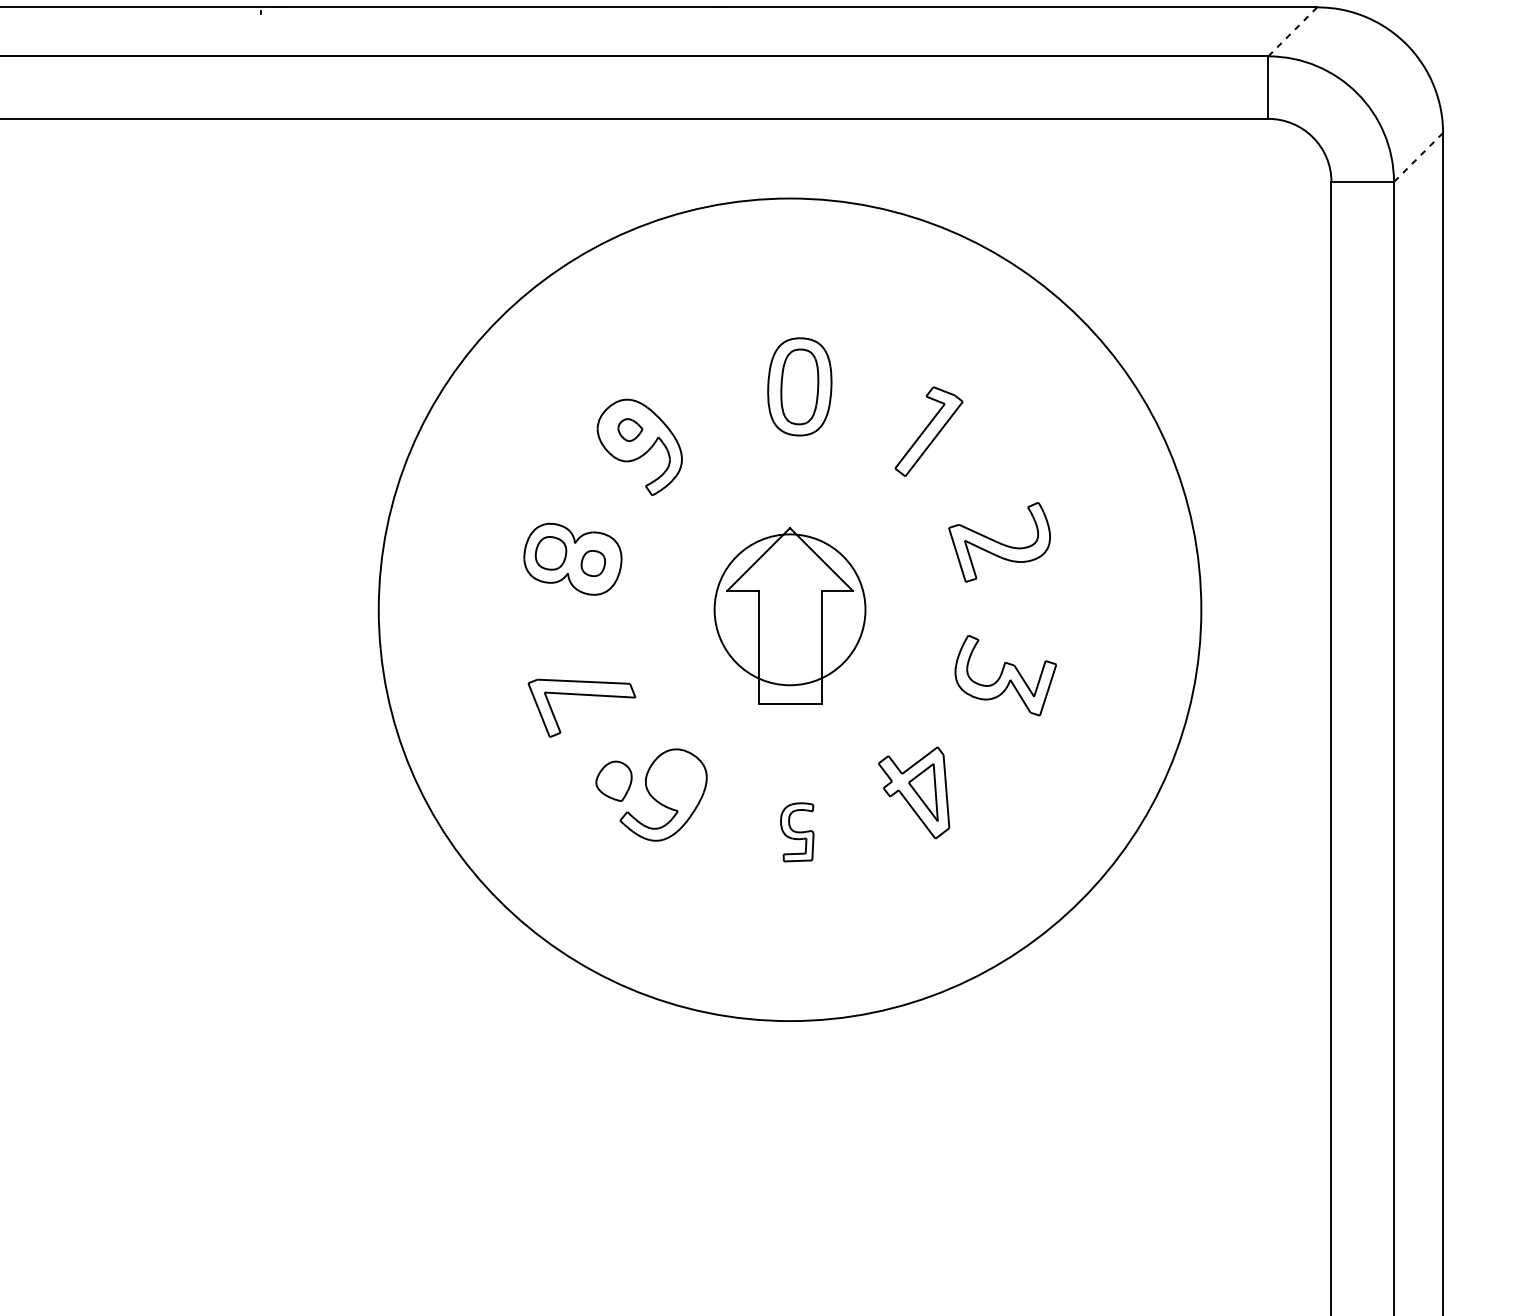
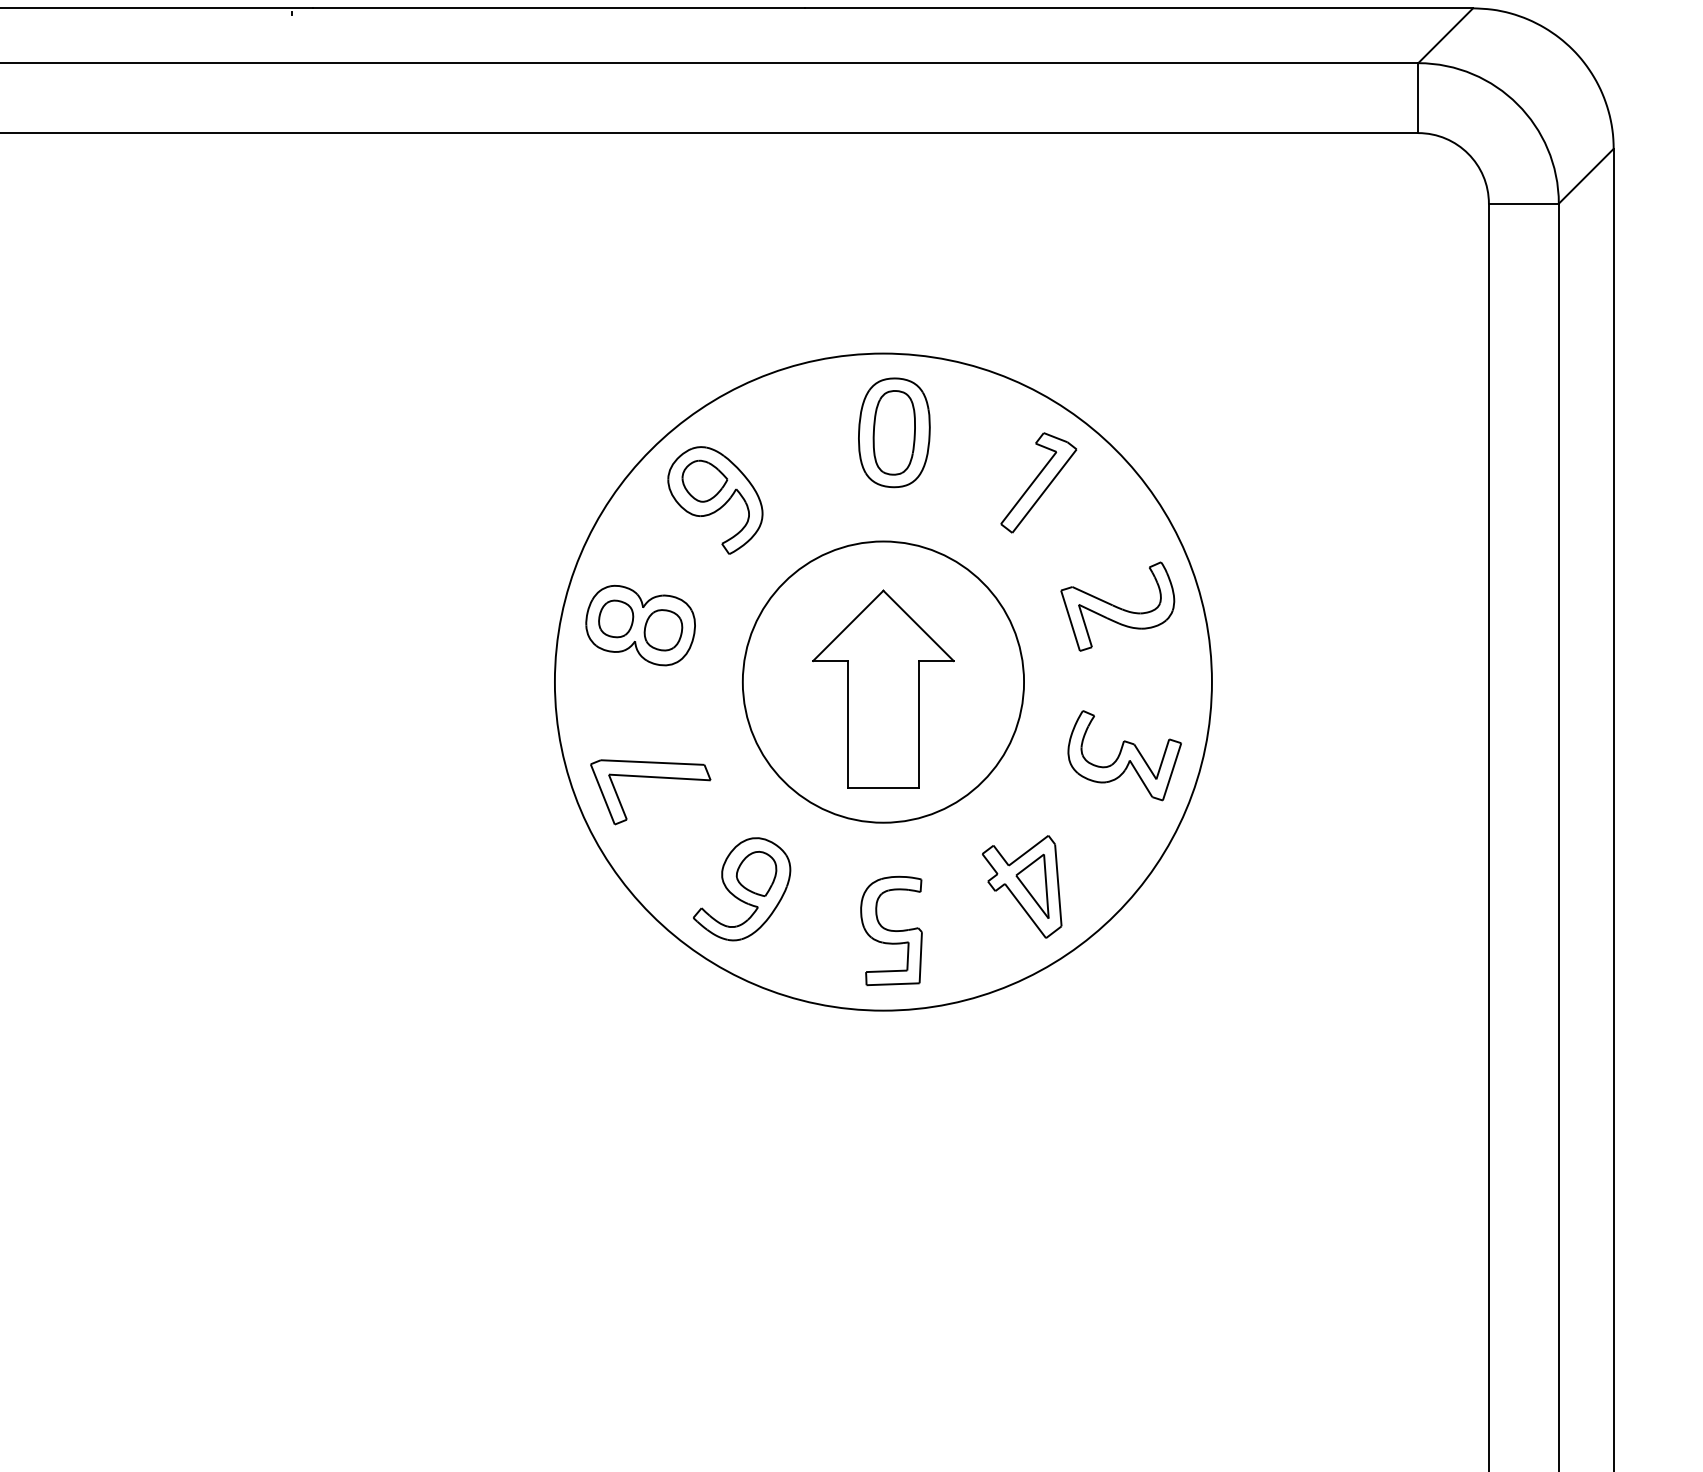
line: (1292, 31) -> (1445, 35), dashed -> solid
line: (1418, 157) -> (1586, 176), dashed -> solid
part: (630, 429) -> (704, 480), size x1.67
part: (593, 563) -> (663, 630), size x1.43
circle: (789, 609) -> (882, 681), size x0.71
circle: (790, 609) -> (883, 681), size x1.67
part: (613, 780) -> (756, 873), moved
part: (797, 831) -> (891, 930), size x1.67

